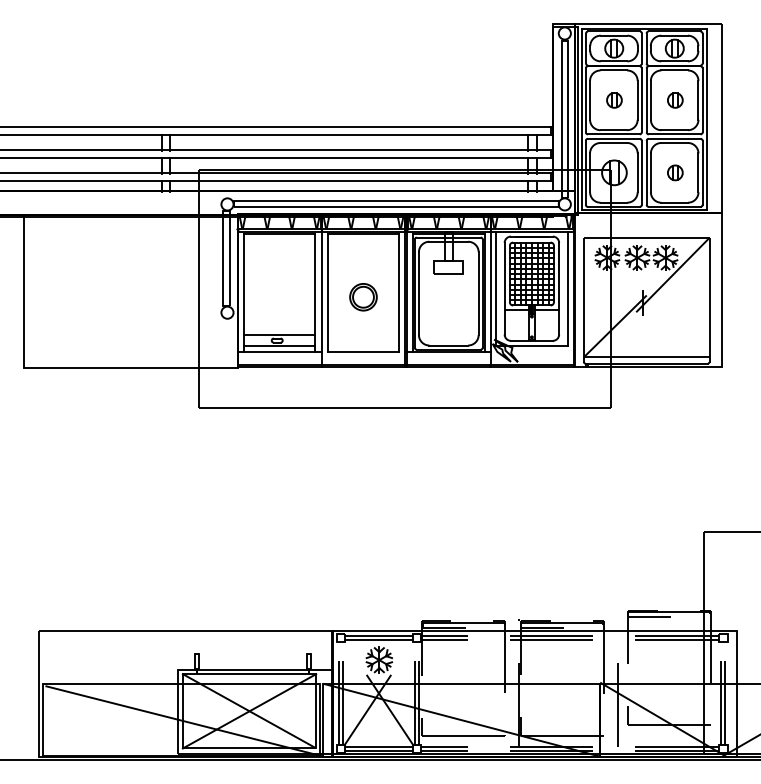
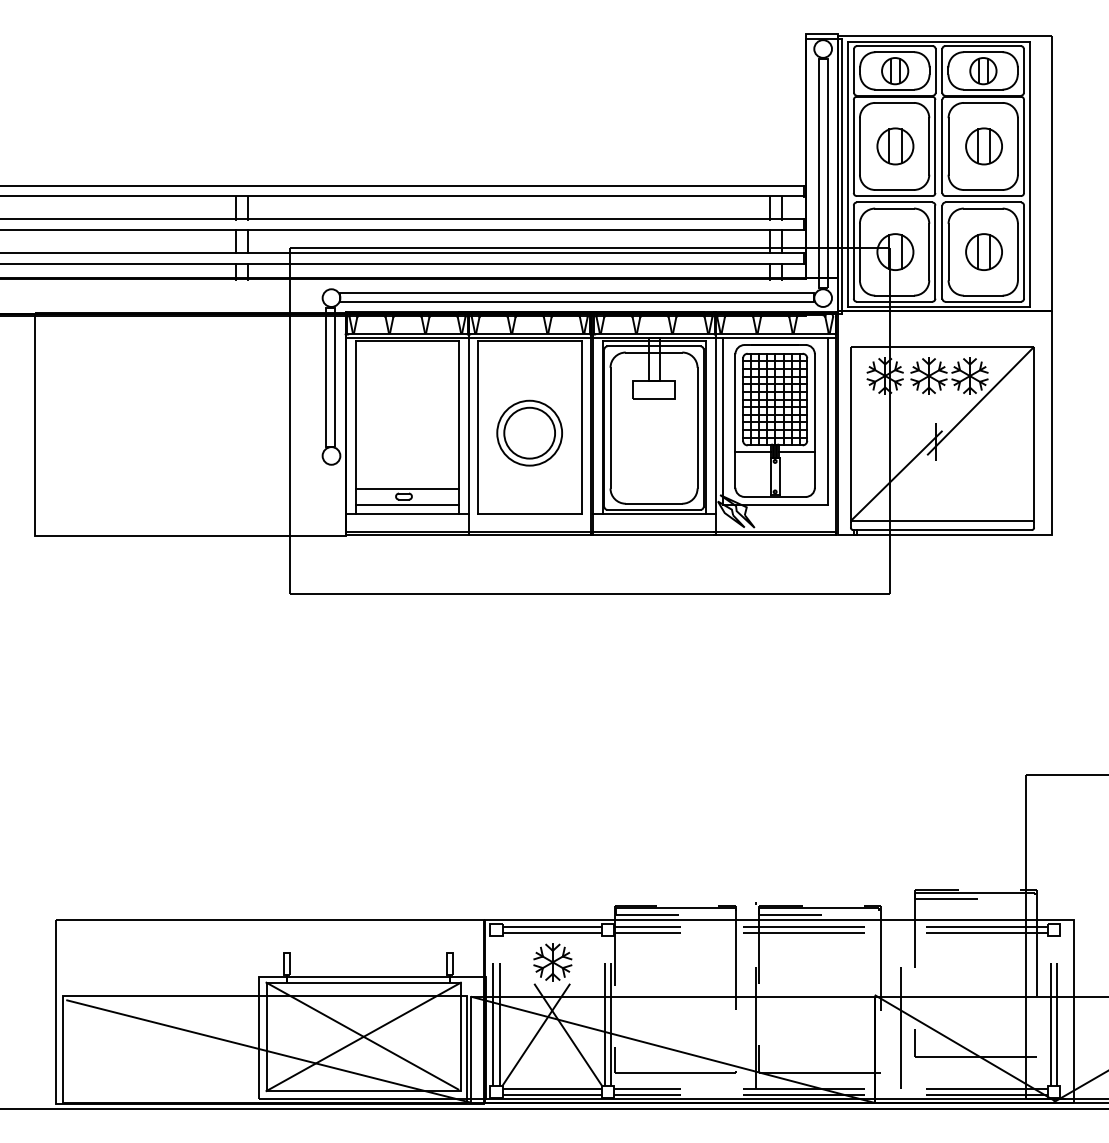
part: (614, 100) -> (895, 146), size x1.67
part: (675, 100) -> (984, 146), size x1.67
part: (675, 172) -> (984, 251), size x1.67
part: (363, 297) -> (529, 433), size x1.67

